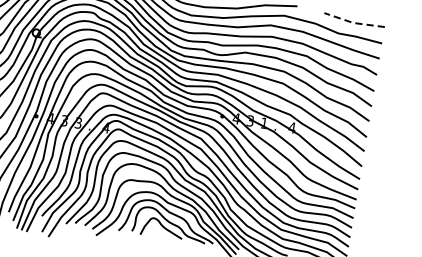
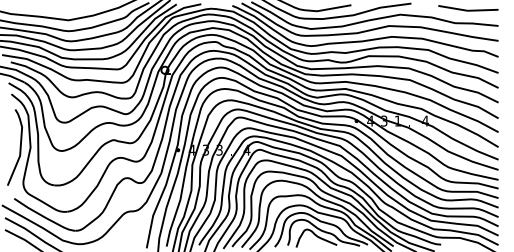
line: (353, 22) -> (467, 10), dashed -> solid

